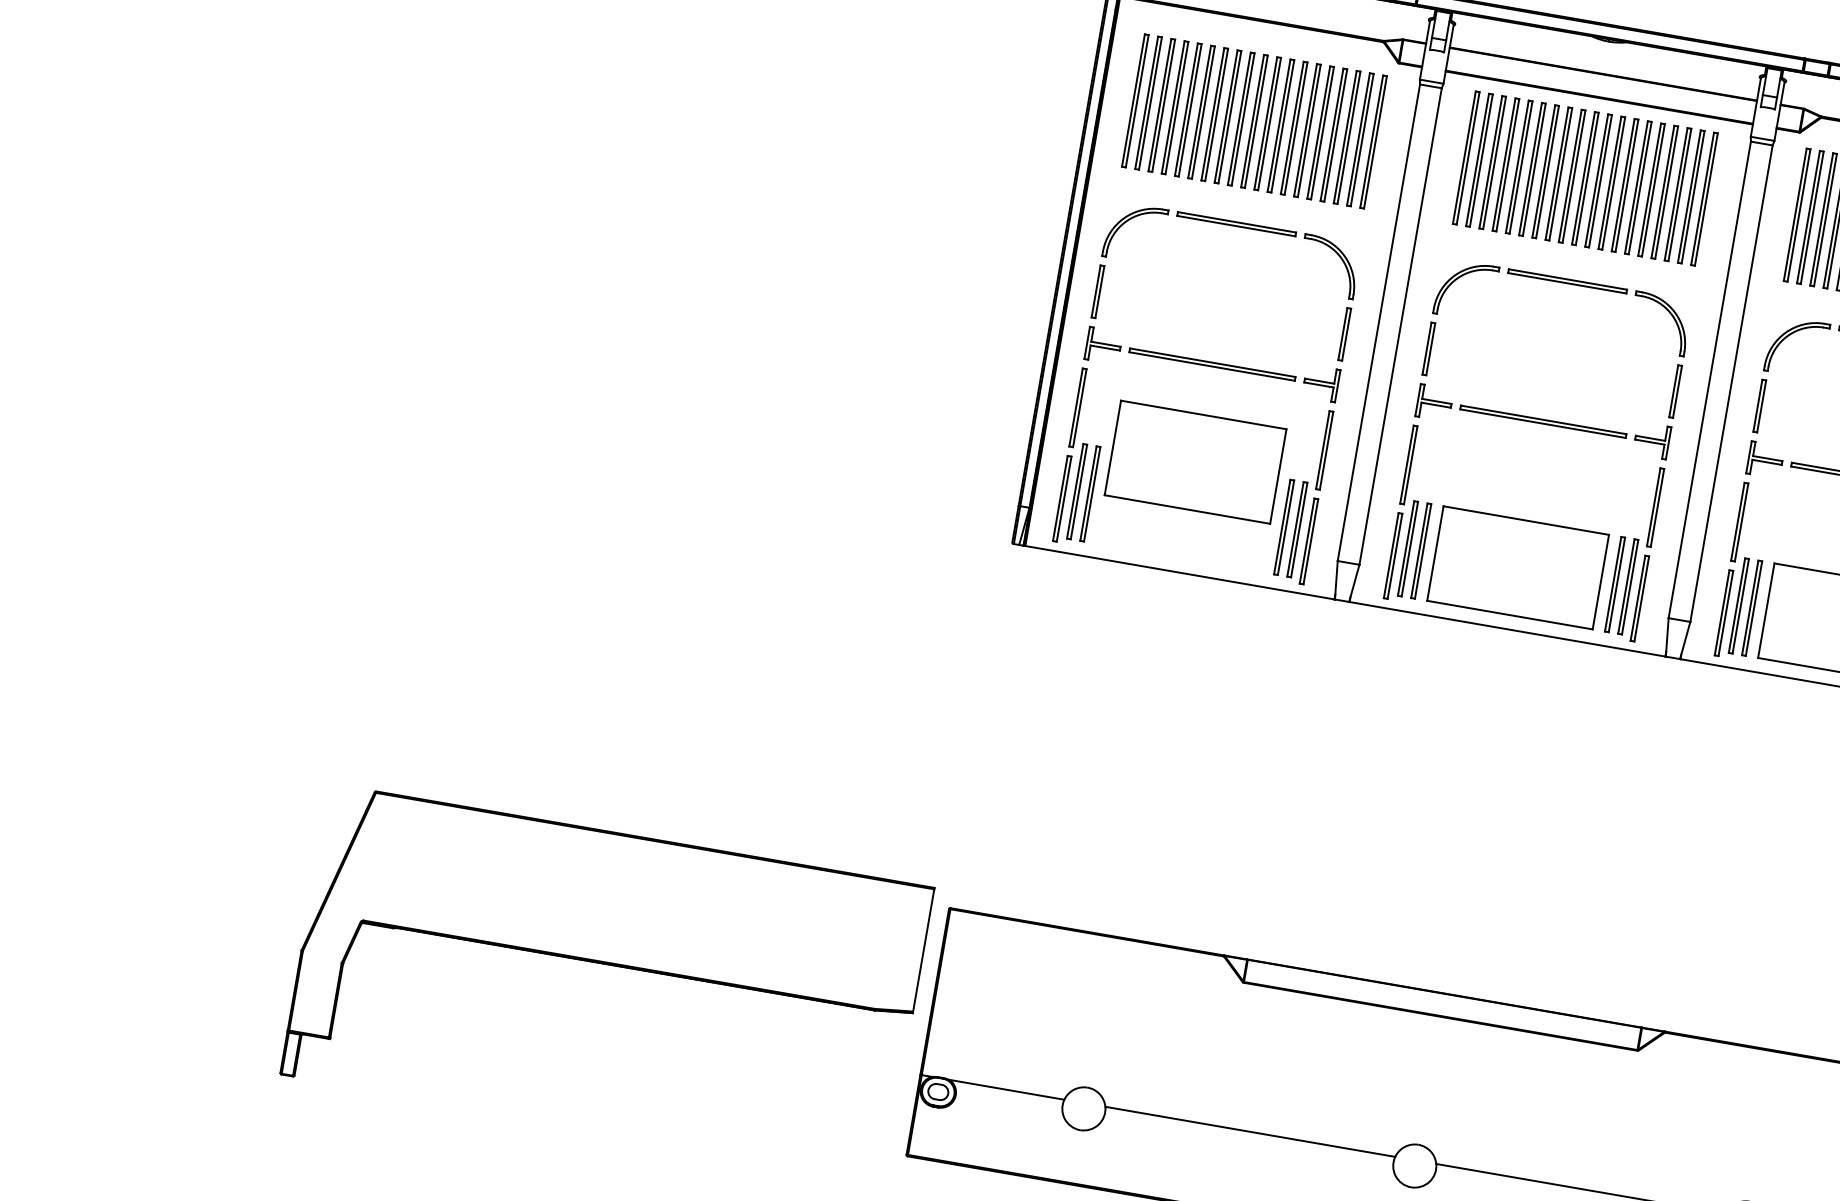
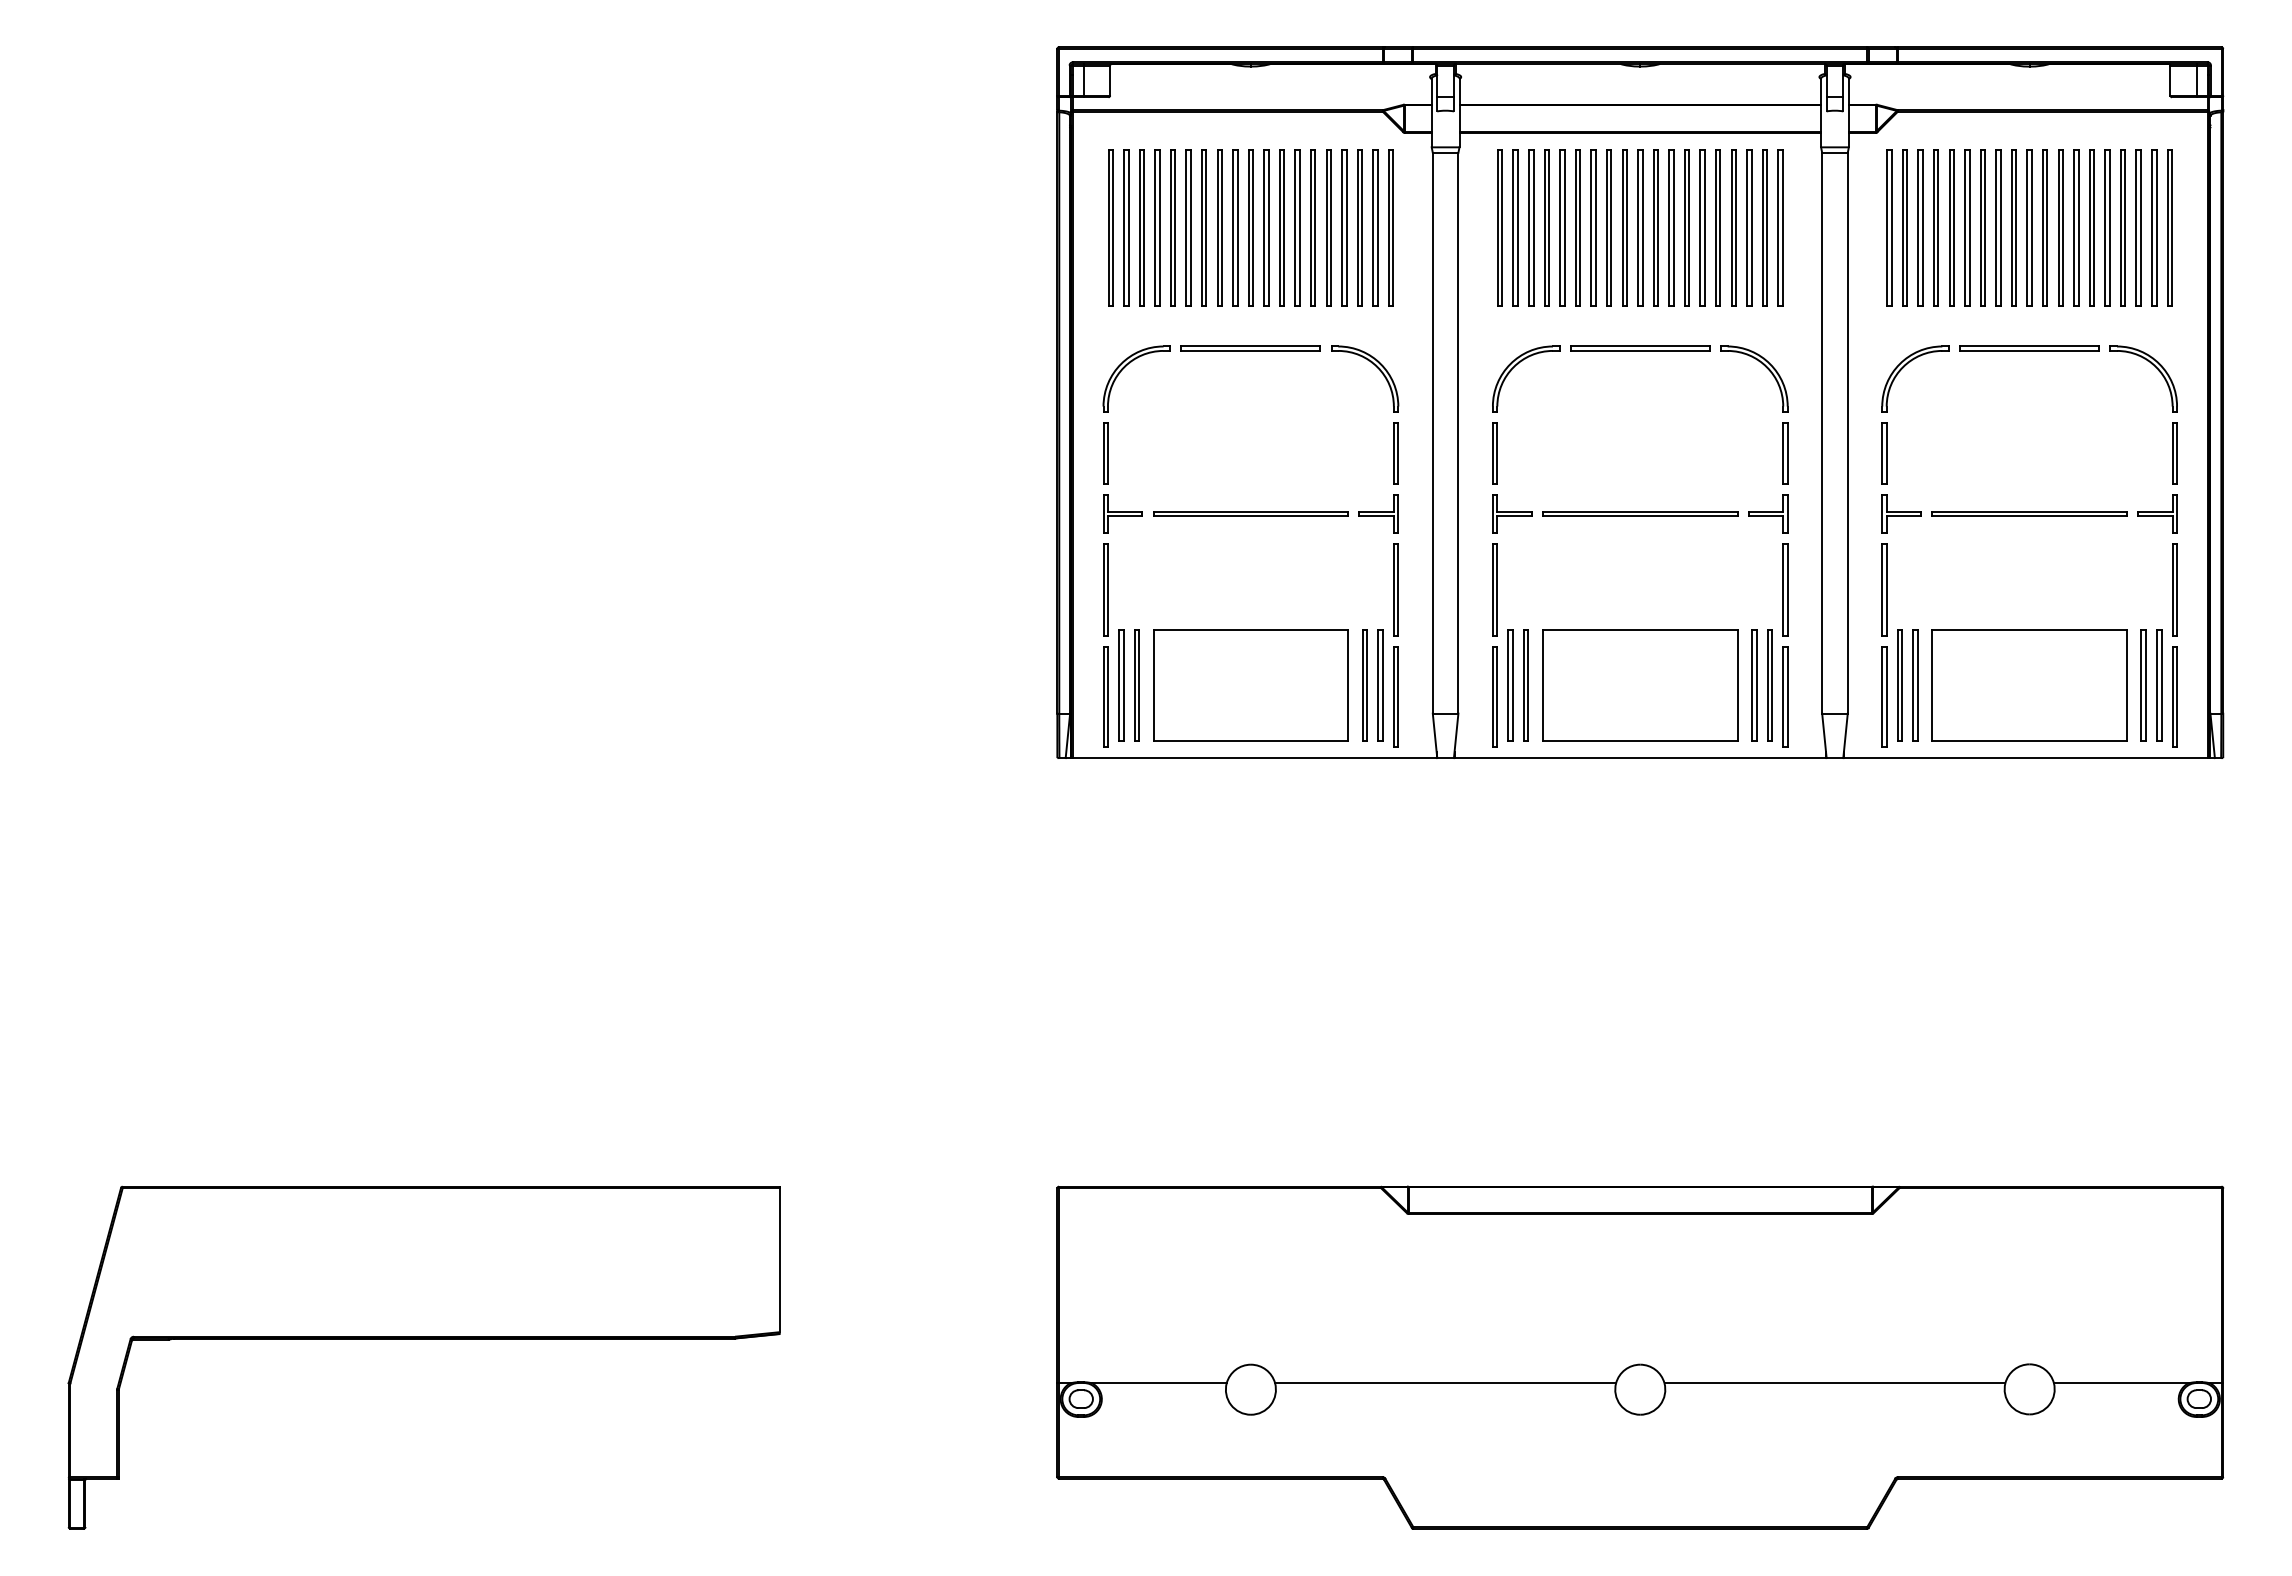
part: (1195, 461) -> (1250, 685), moved
part: (609, 965) -> (423, 1339), moved

